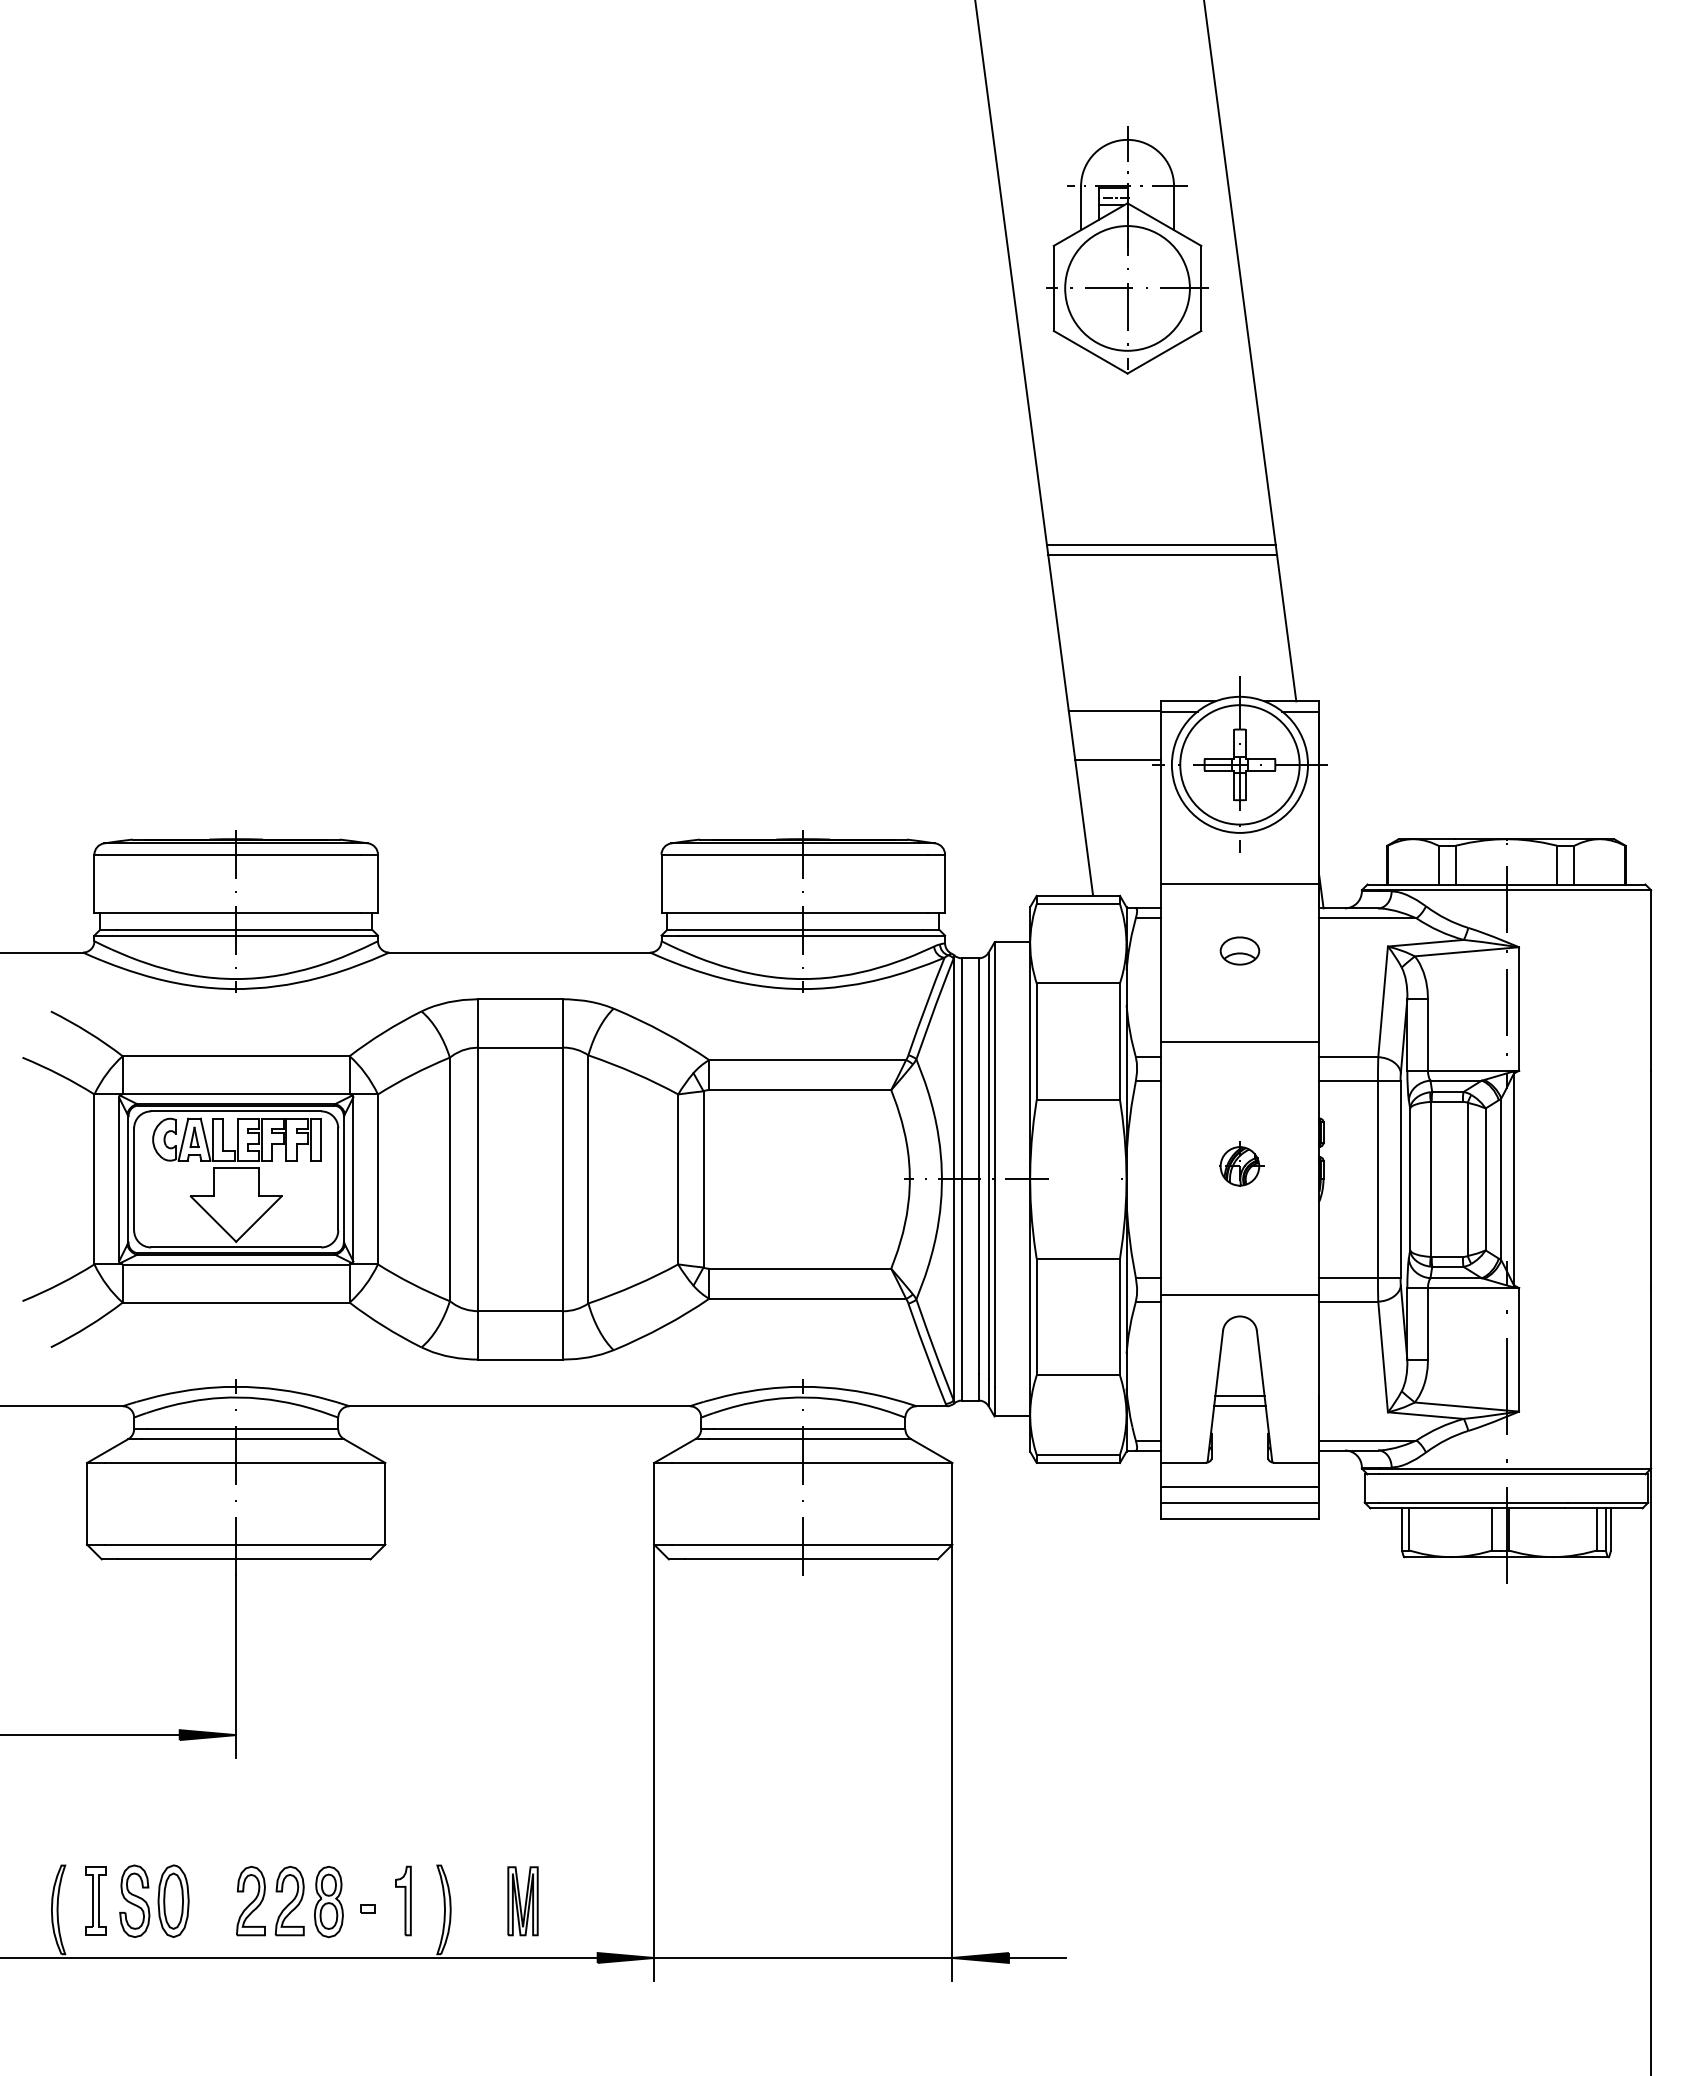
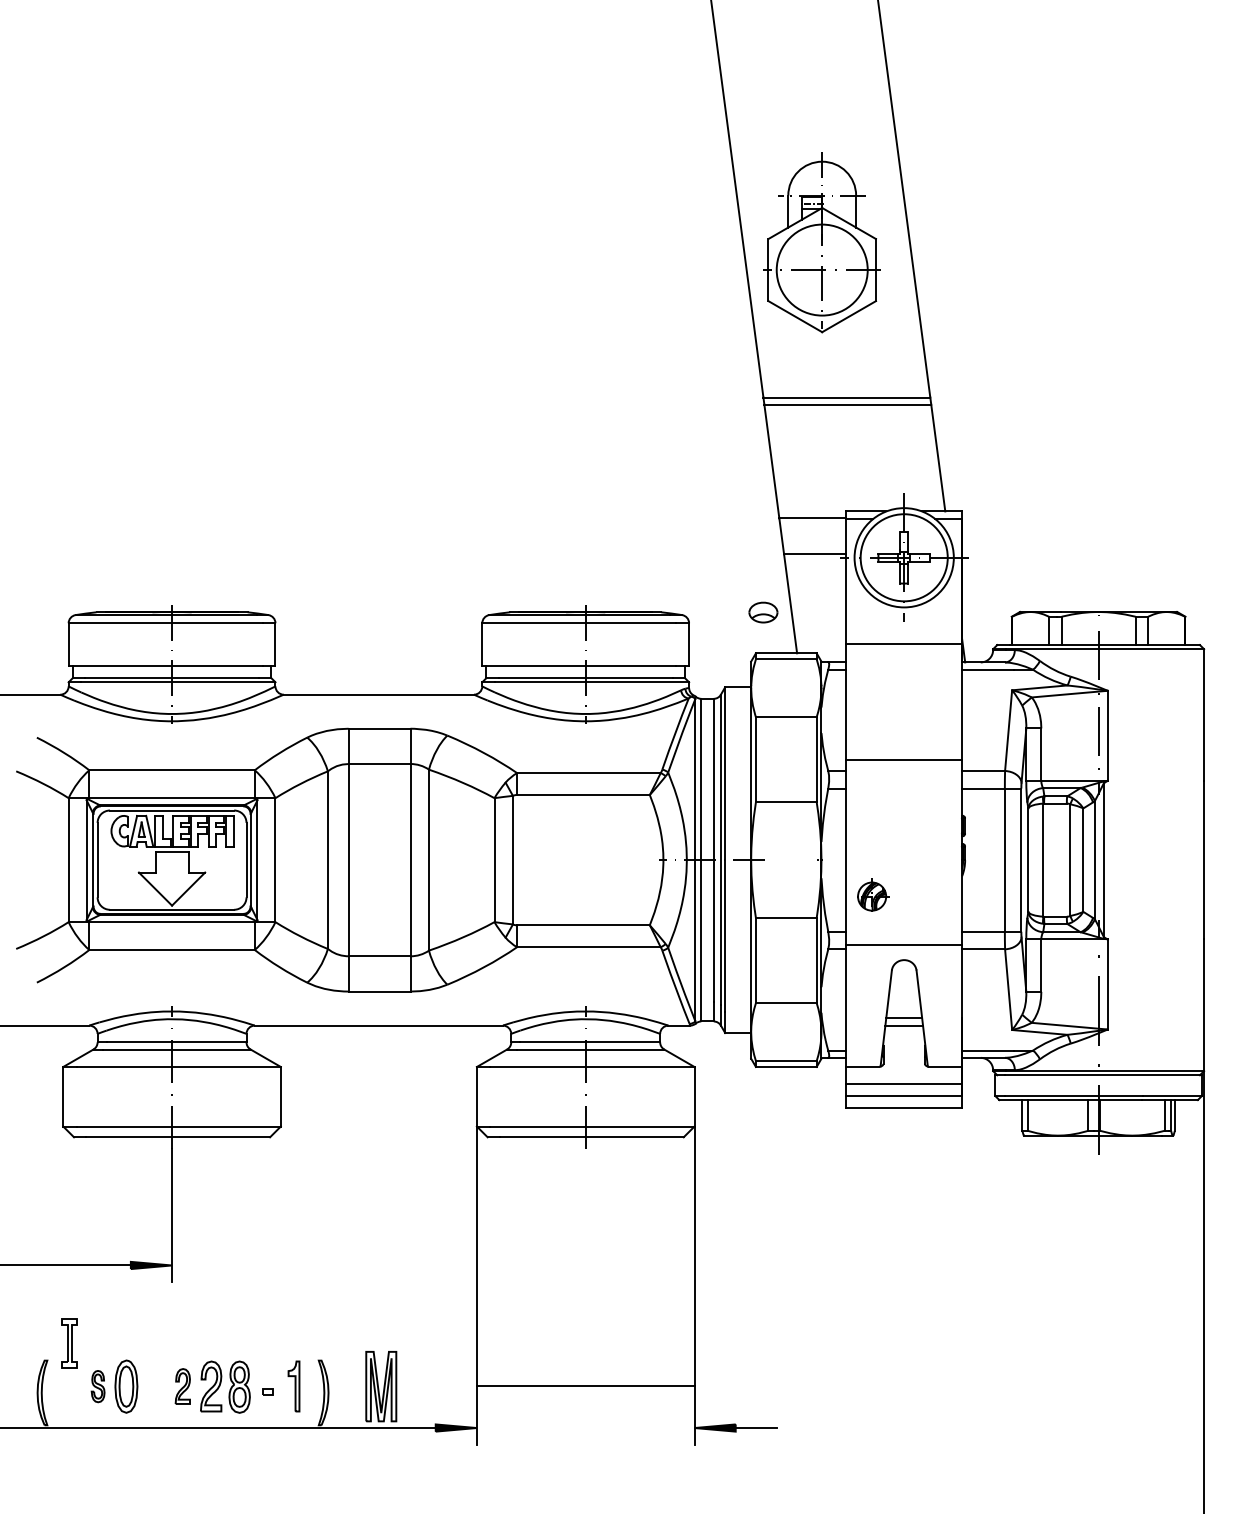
part: (1127, 250) -> (822, 242), moved
part: (1239, 950) -> (763, 612), moved
part: (1241, 1163) -> (873, 894), moved
part: (95, 1900) -> (69, 1343), moved
part: (134, 1900) -> (97, 1386), size x0.6
part: (250, 1900) -> (182, 1386), size x0.7
part: (522, 1901) -> (380, 1386), size x1.4
line: (803, 1957) -> (585, 1385), moved

